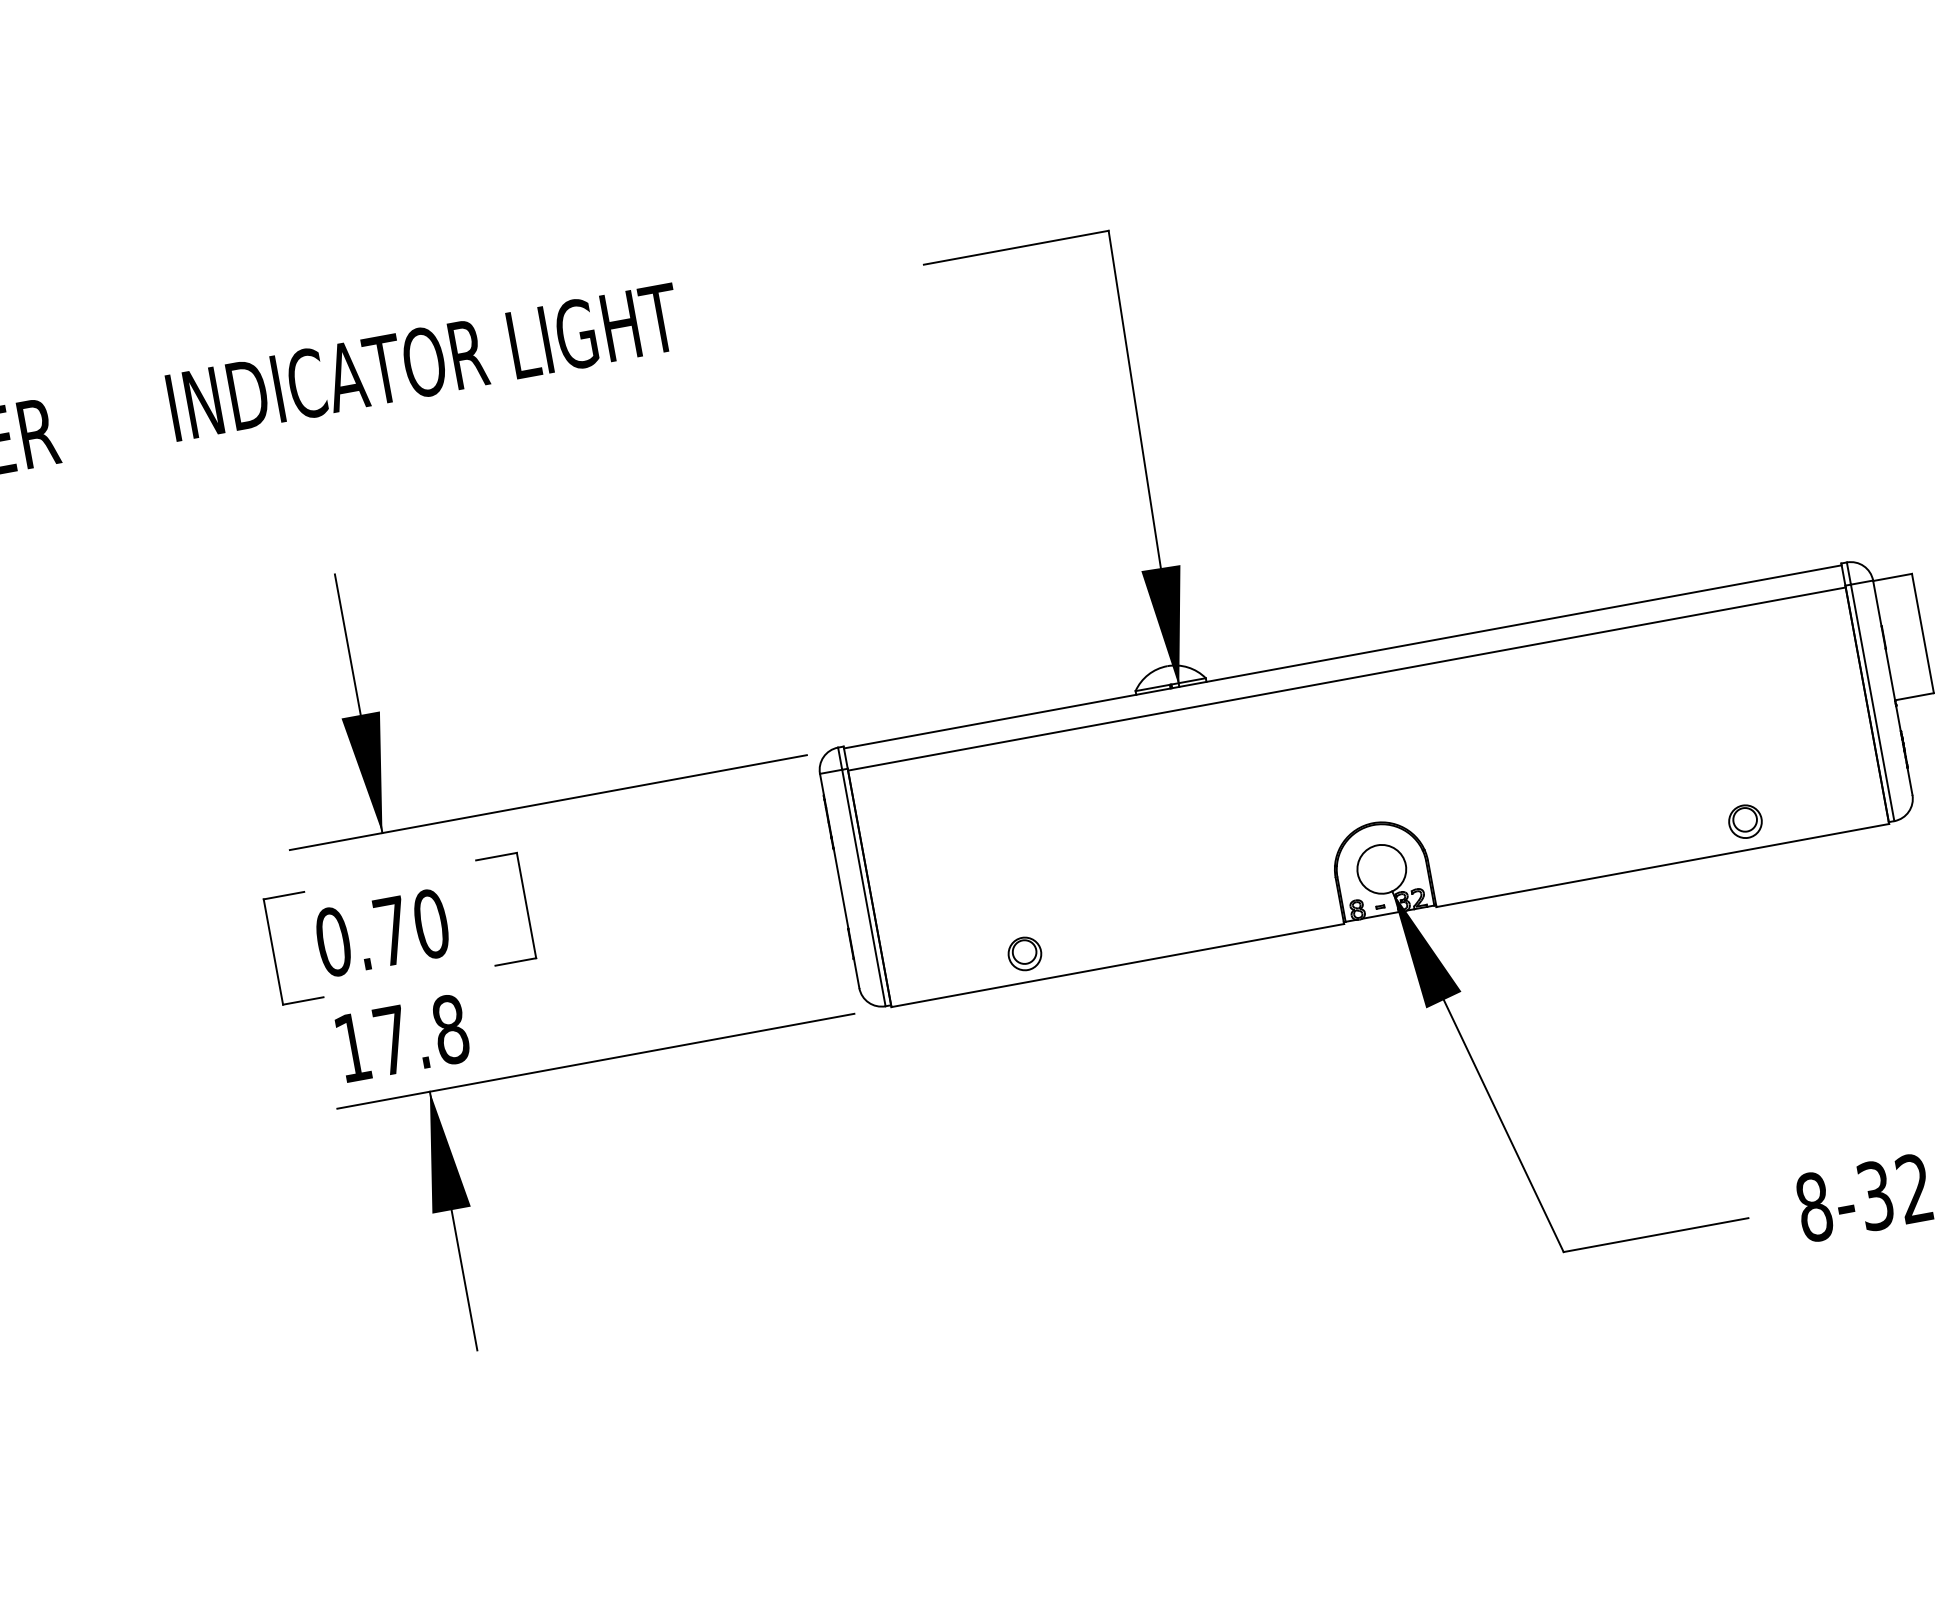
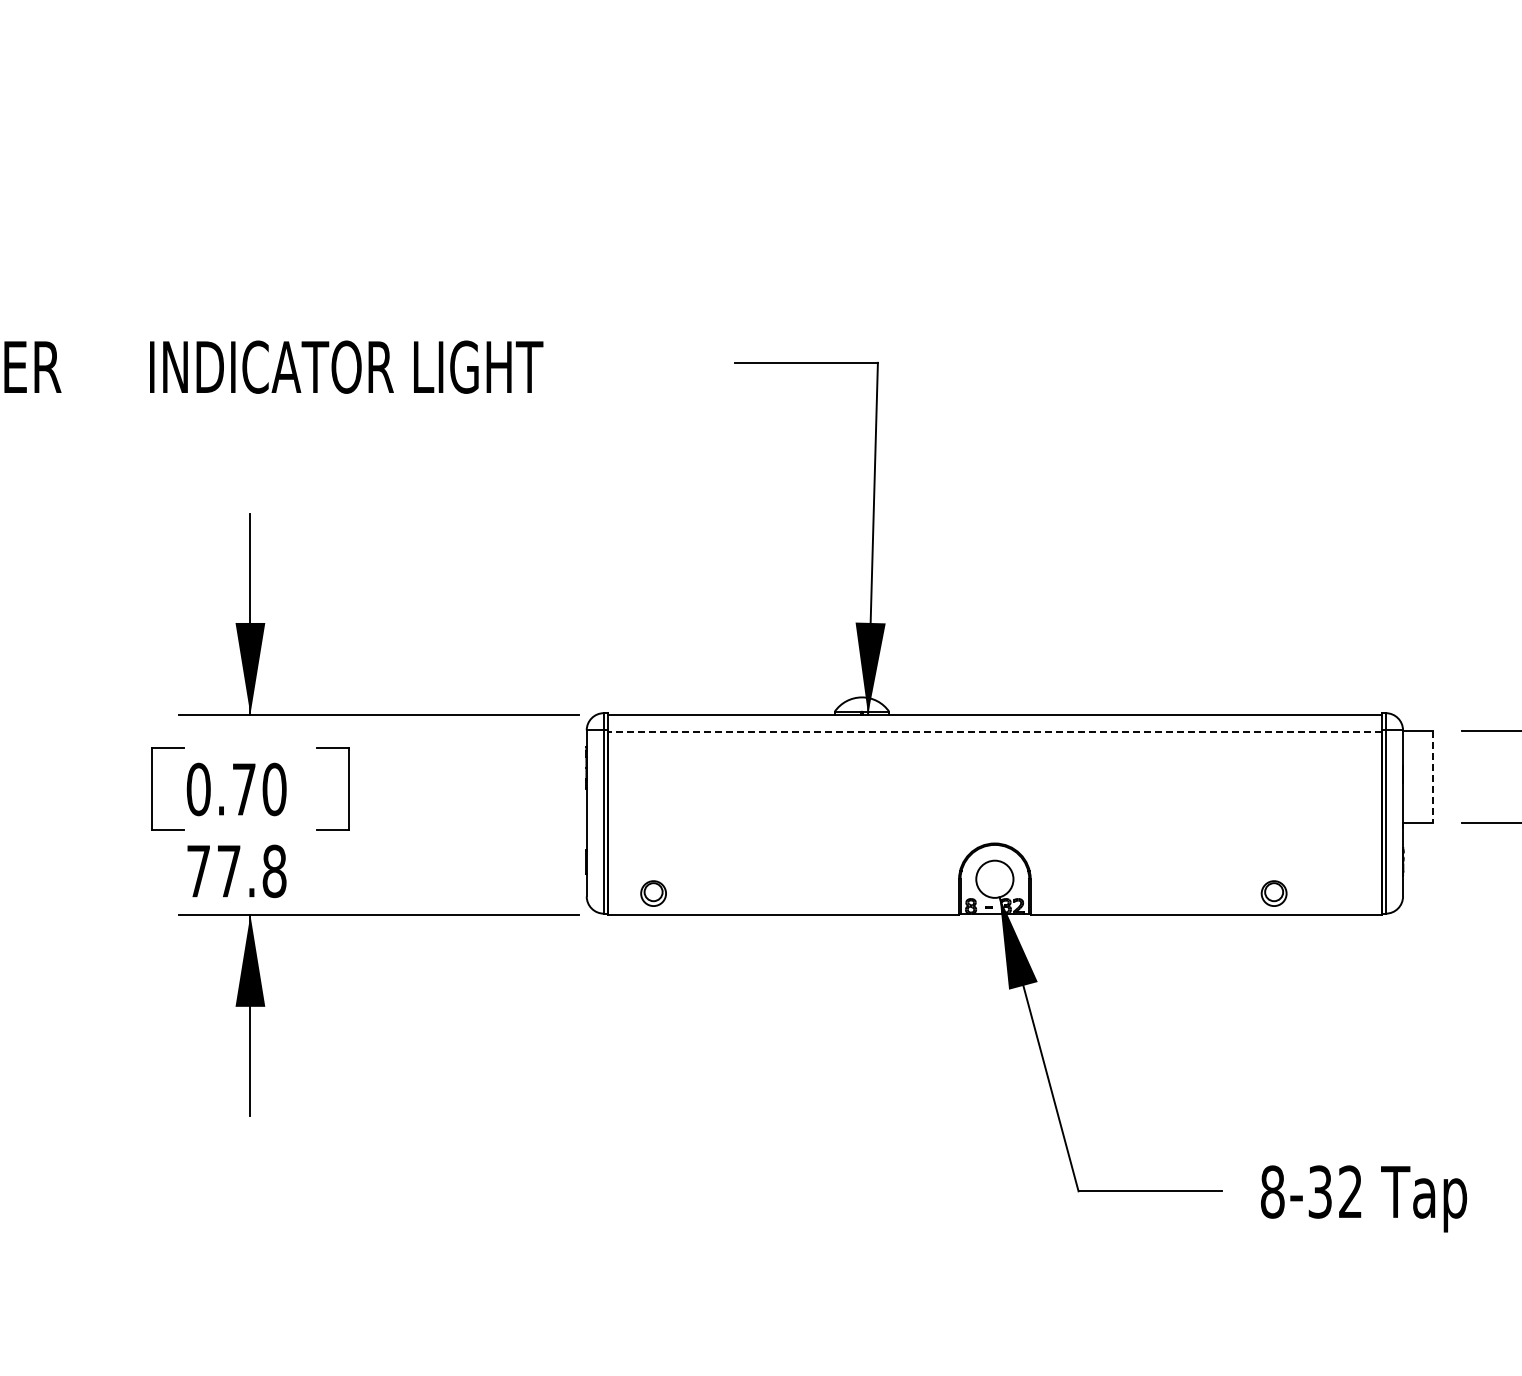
line: (1923, 634) -> (1433, 777), solid -> dashed
line: (1346, 678) -> (994, 731), solid -> dashed
part: (1024, 953) -> (653, 893), moved
text: (352, 1047) -> (198, 871), 17.8 -> 77.8

